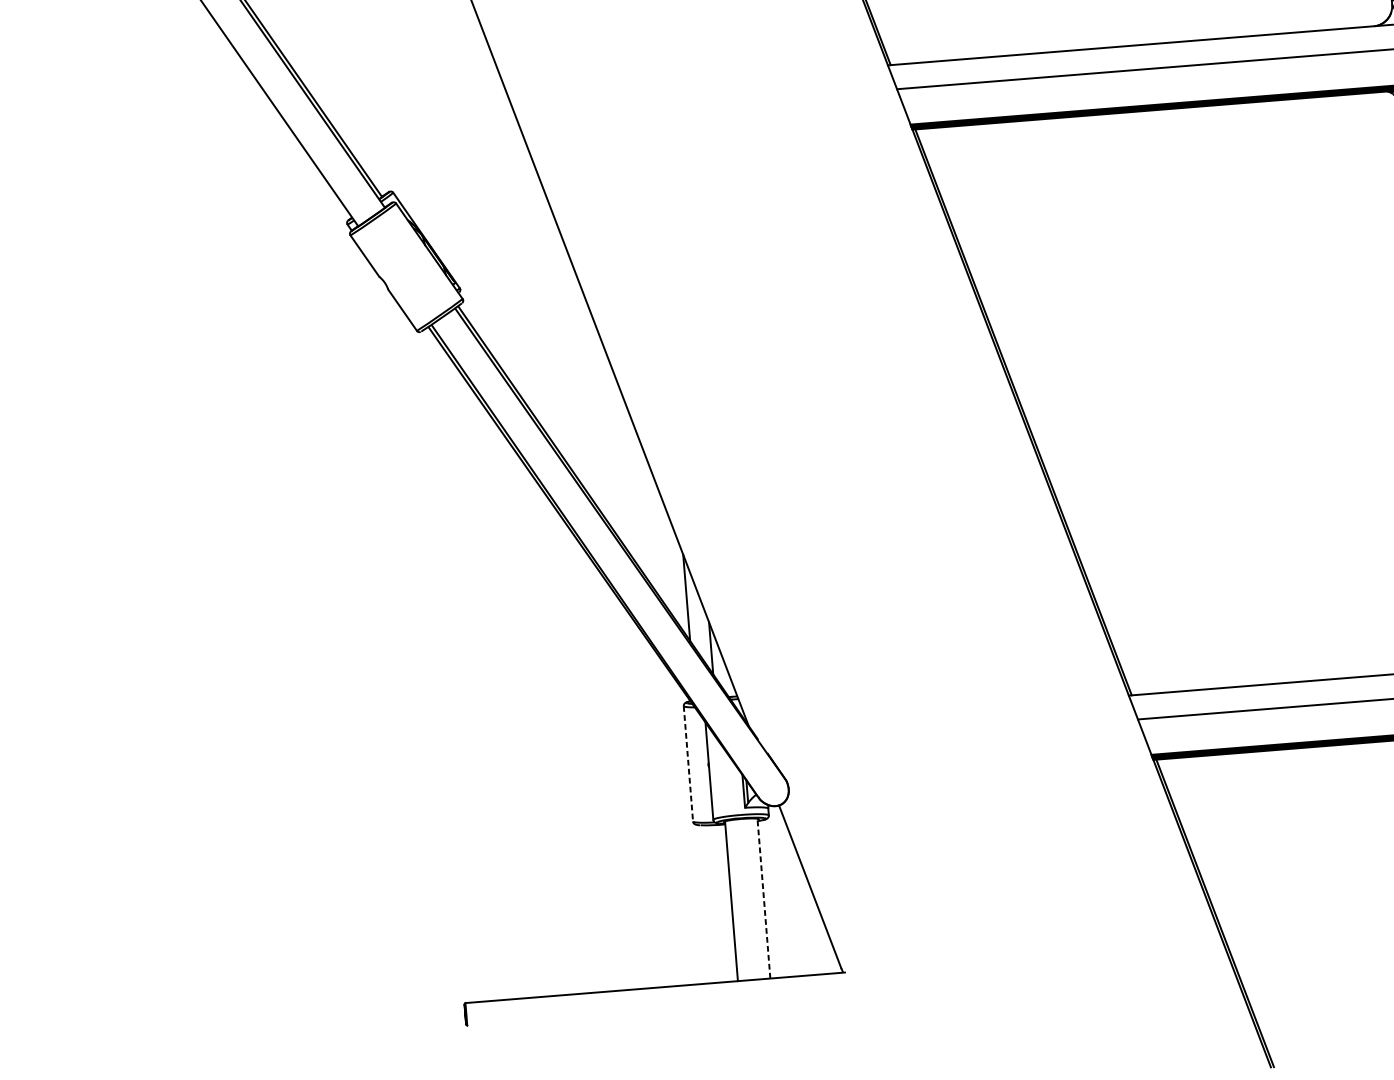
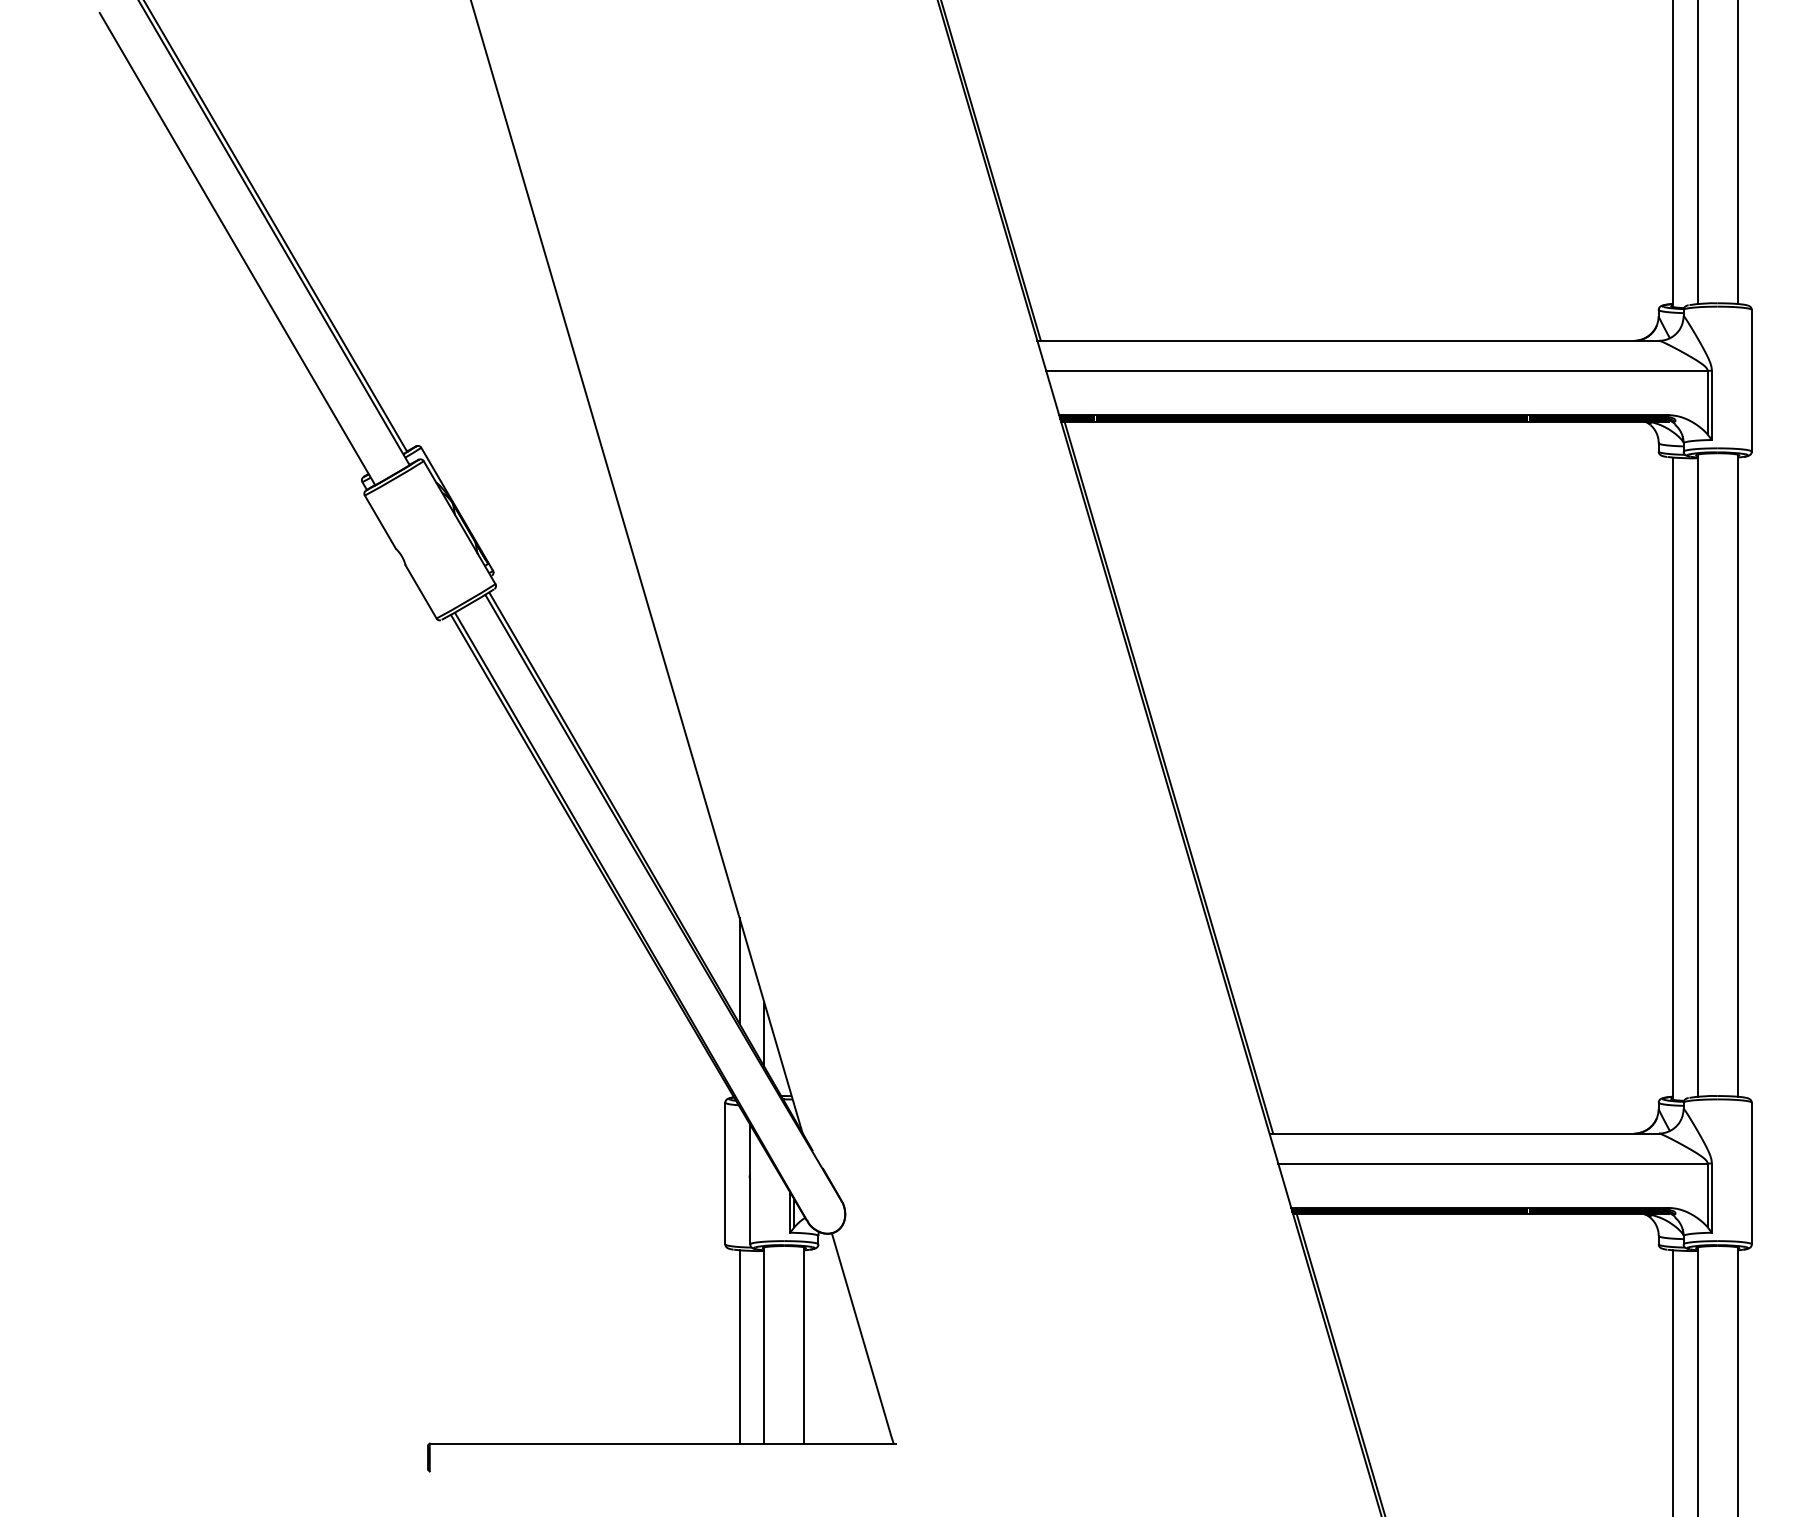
line: (688, 763) -> (725, 1173), dashed -> solid
line: (764, 897) -> (804, 1344), dashed -> solid
line: (711, 903) -> (739, 1346), added

